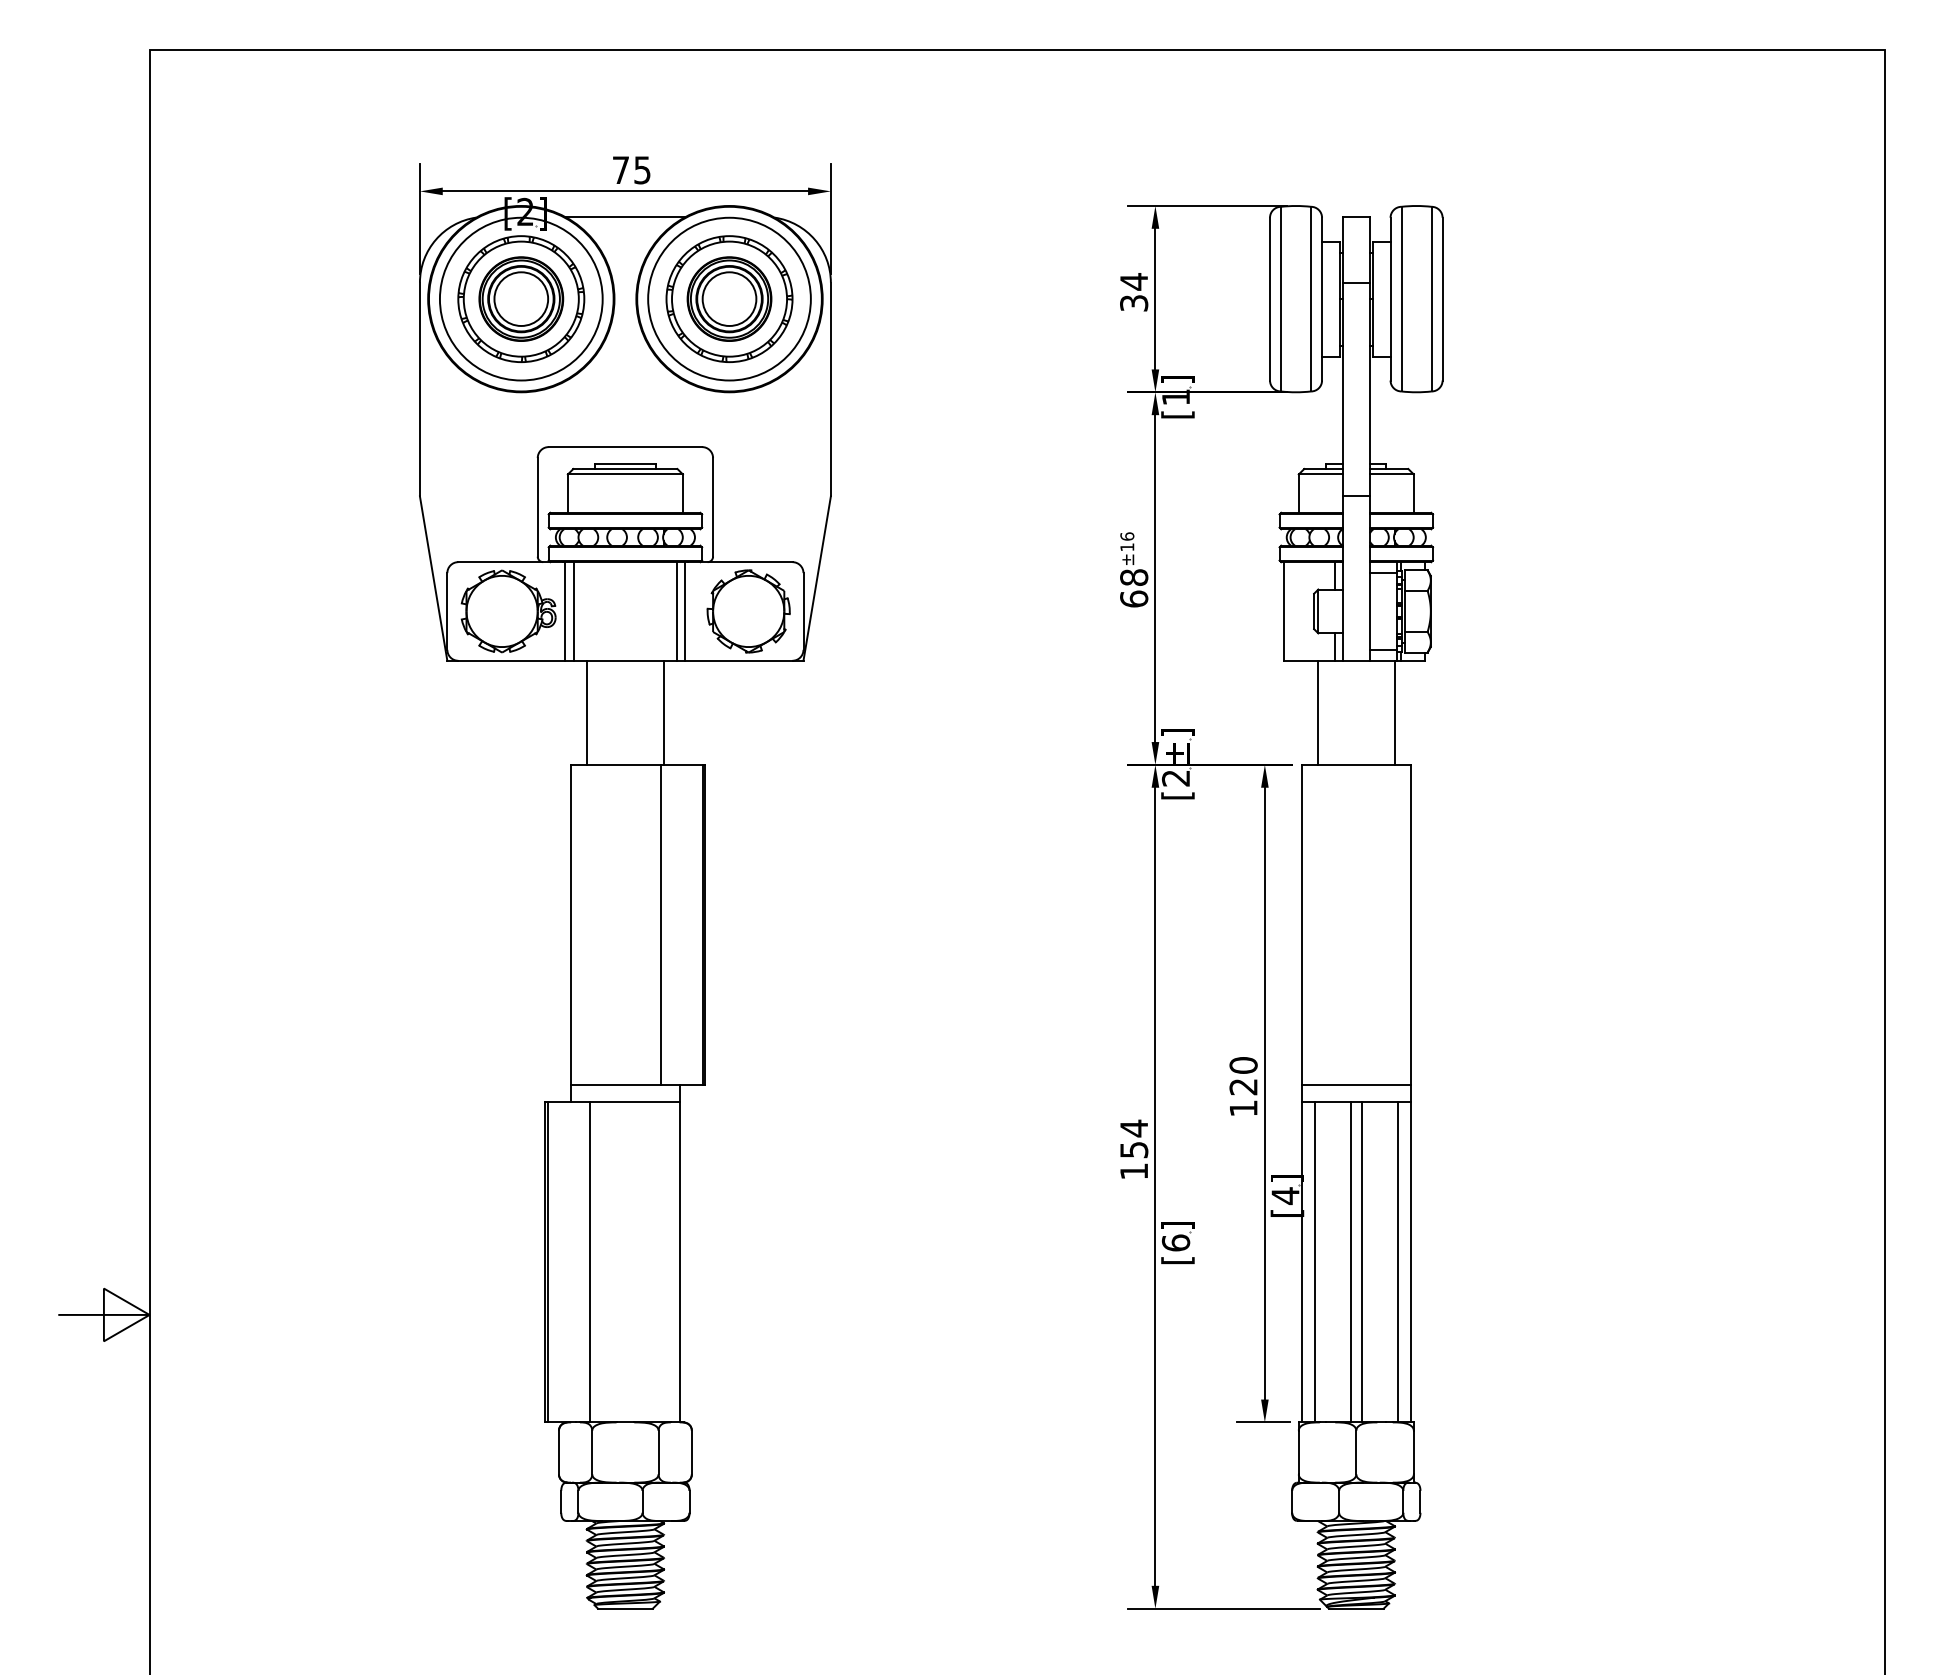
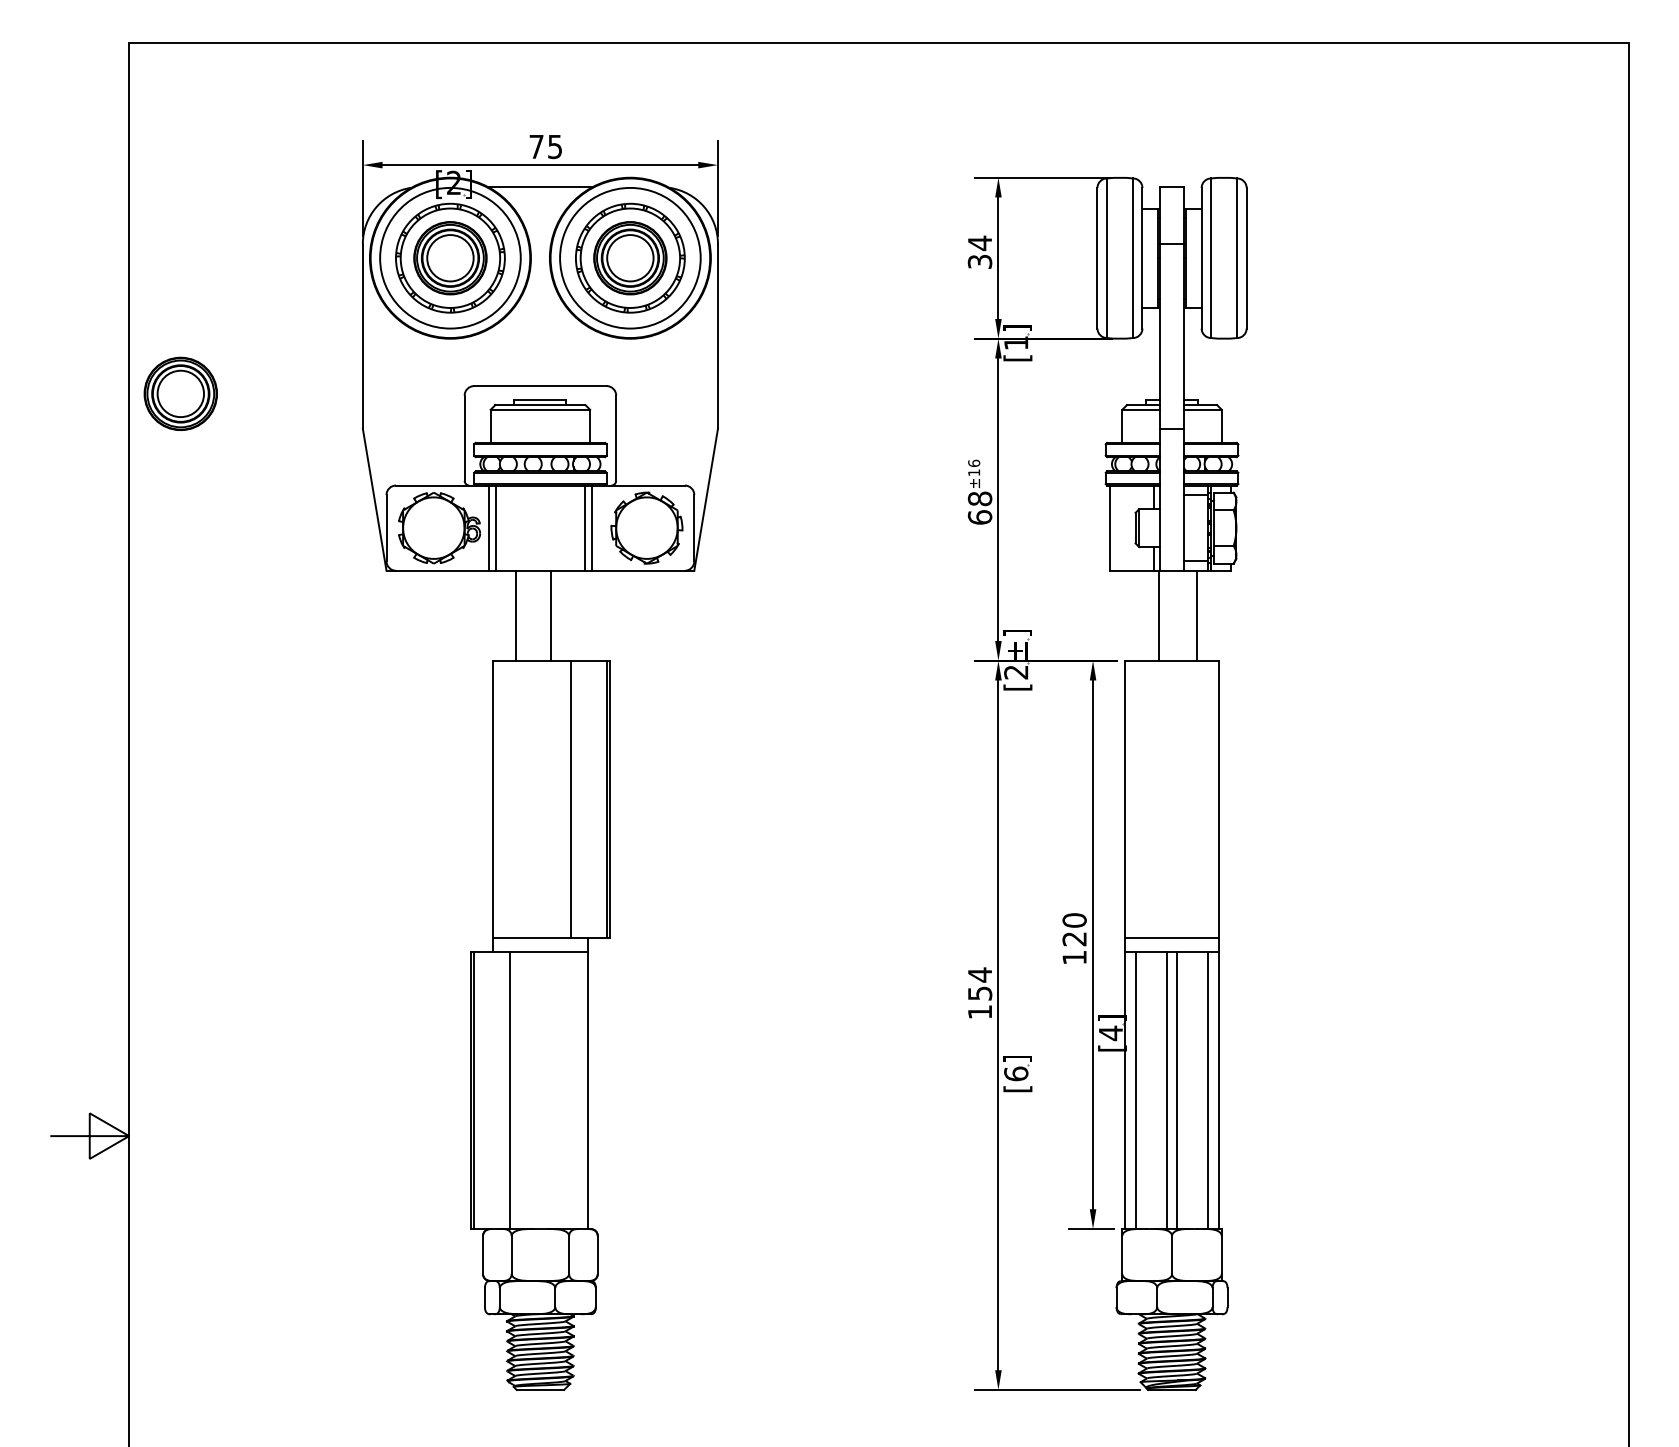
part: (209, 455) -> (180, 393), added
line: (587, 712) -> (551, 615), moved
line: (663, 712) -> (515, 615), moved
line: (1317, 712) -> (1196, 615), moved
line: (1394, 712) -> (1159, 615), moved

